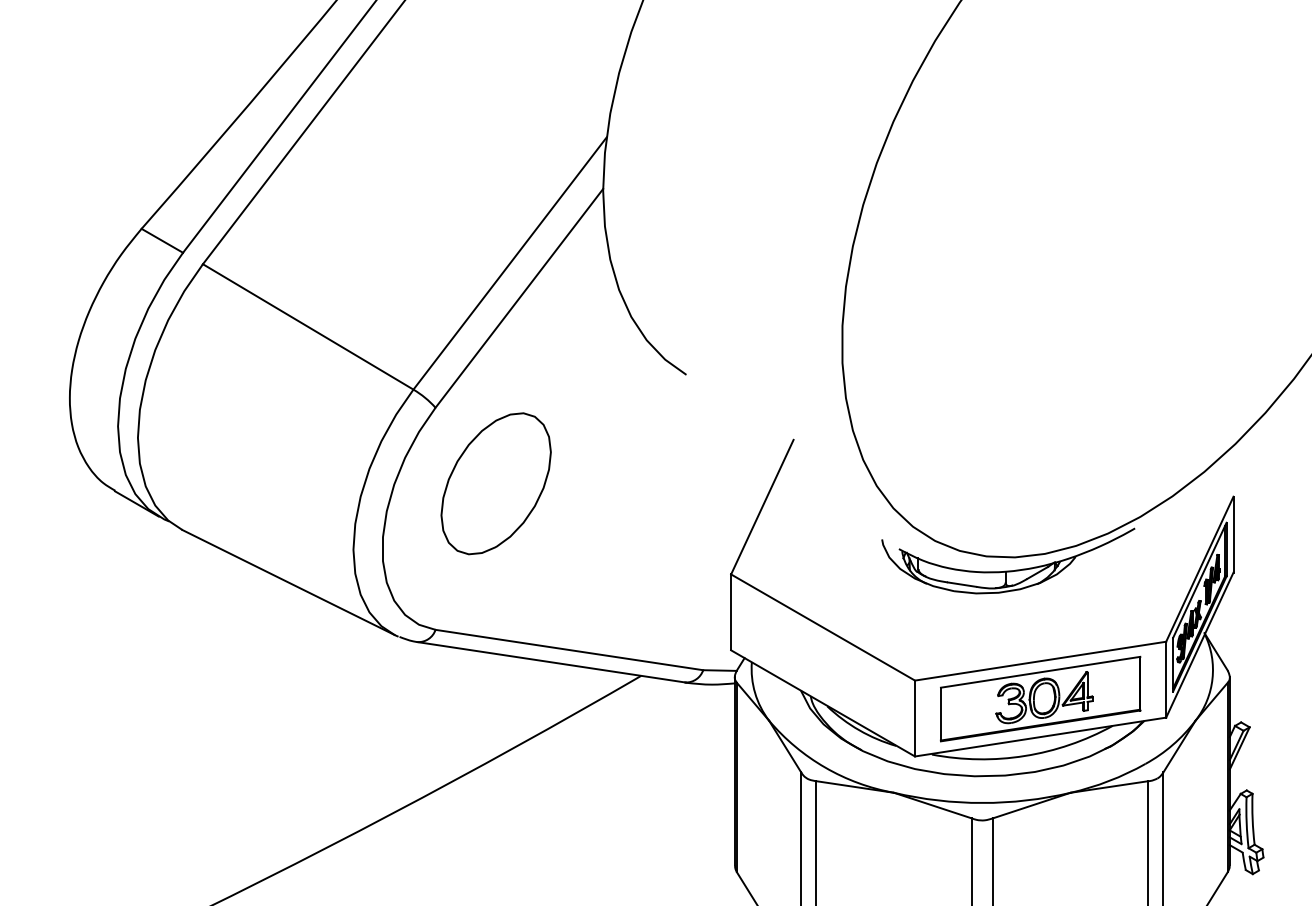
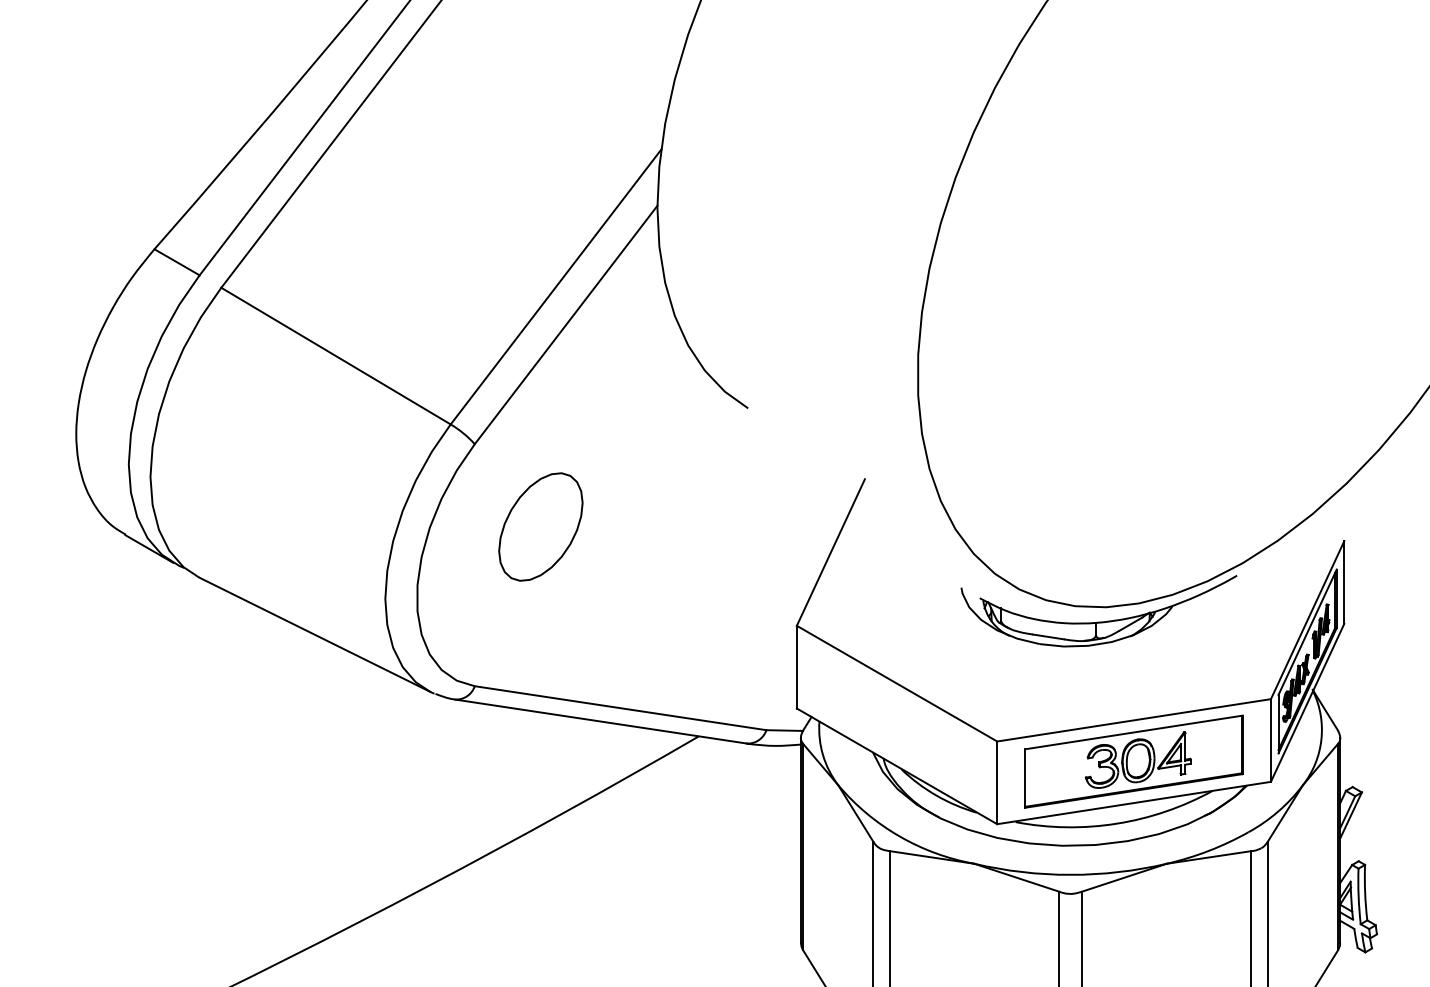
part: (495, 483) -> (540, 526), size x0.7

